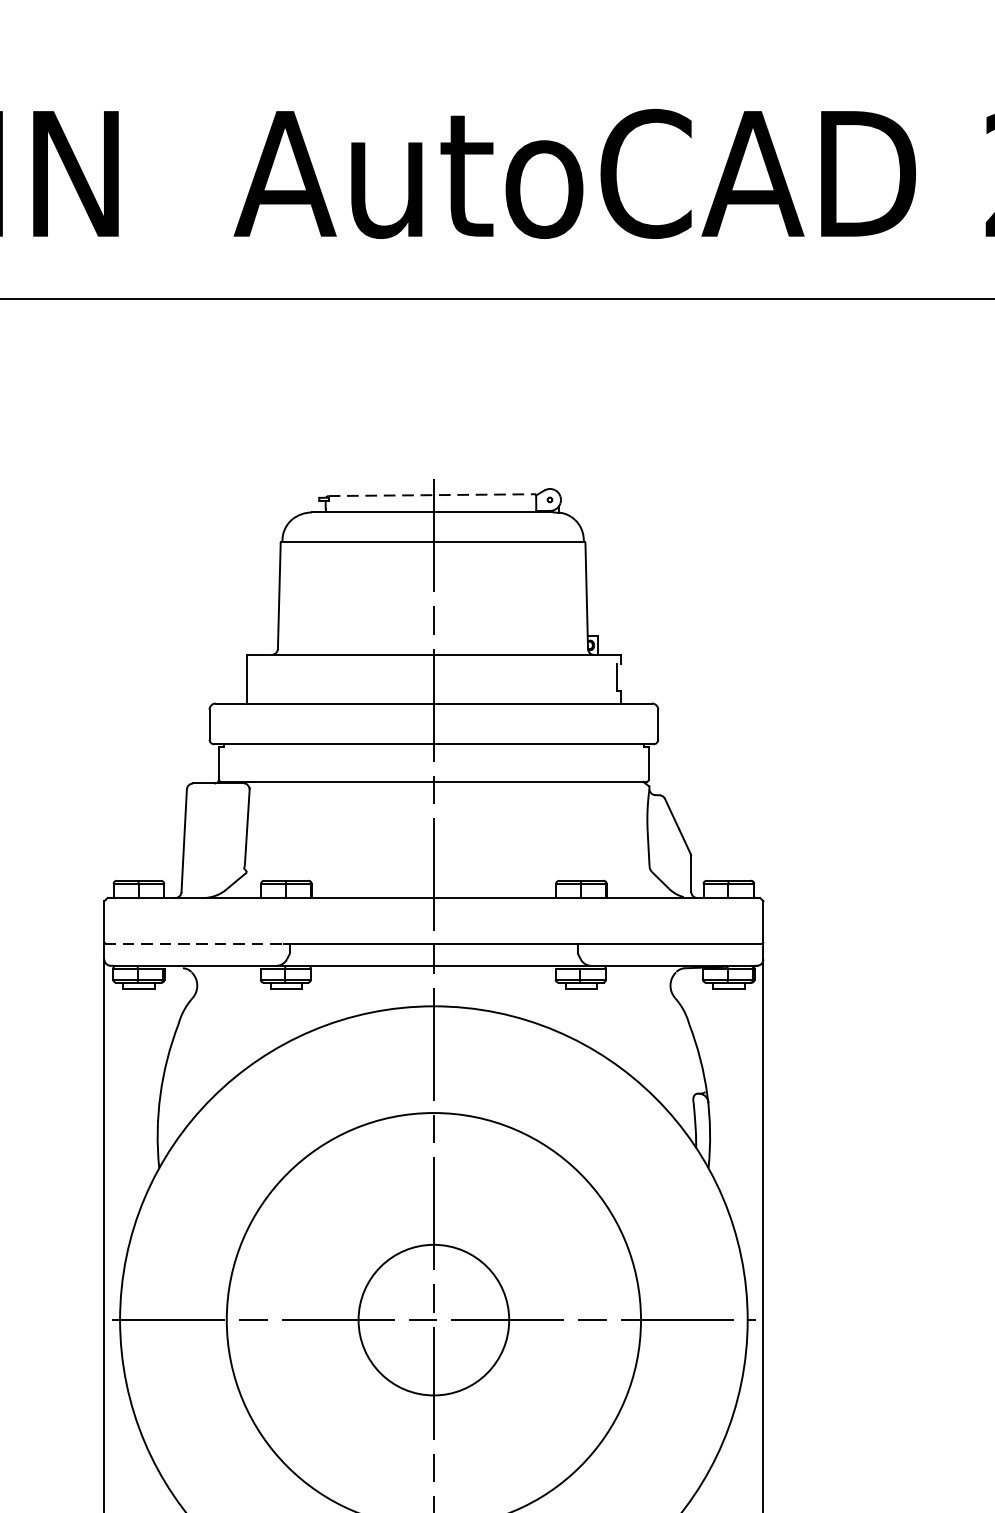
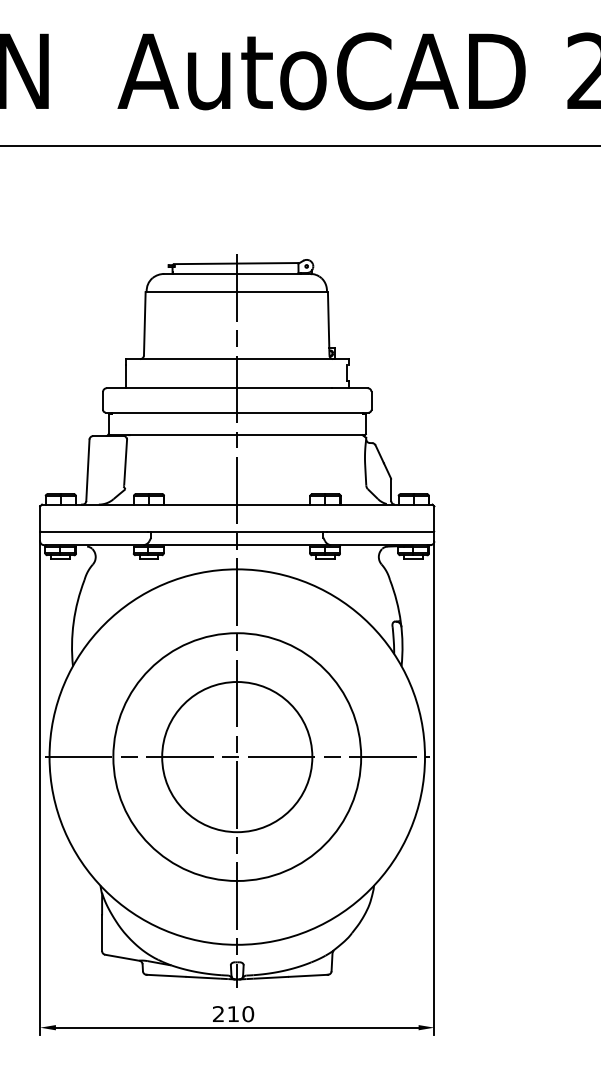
line: (432, 495) -> (236, 263), dashed -> solid
line: (193, 943) -> (93, 531), dashed -> solid
circle: (434, 1320) -> (237, 757), size x1.67

